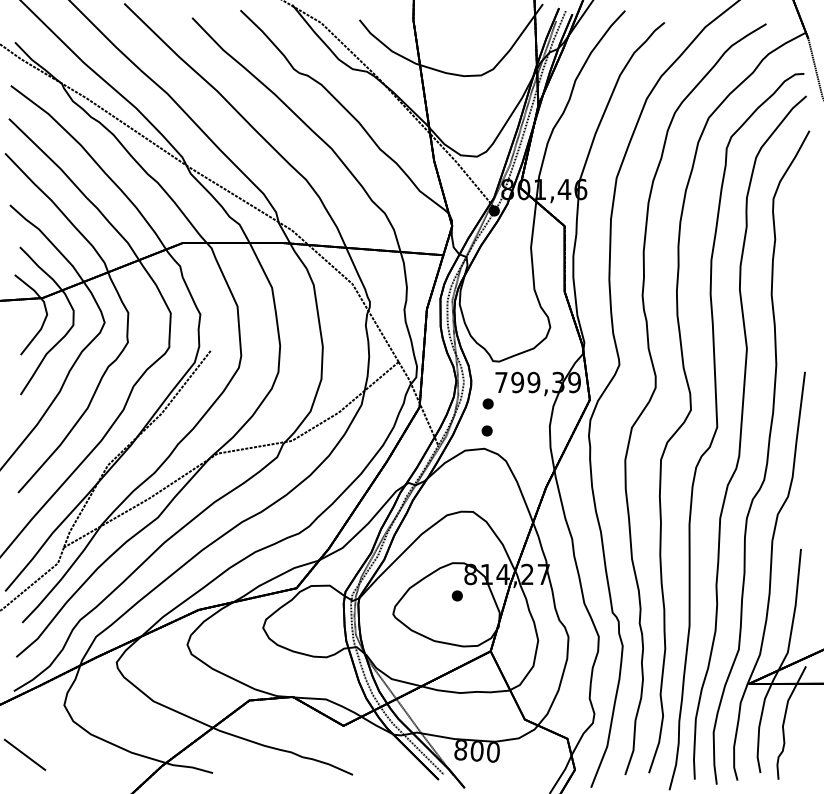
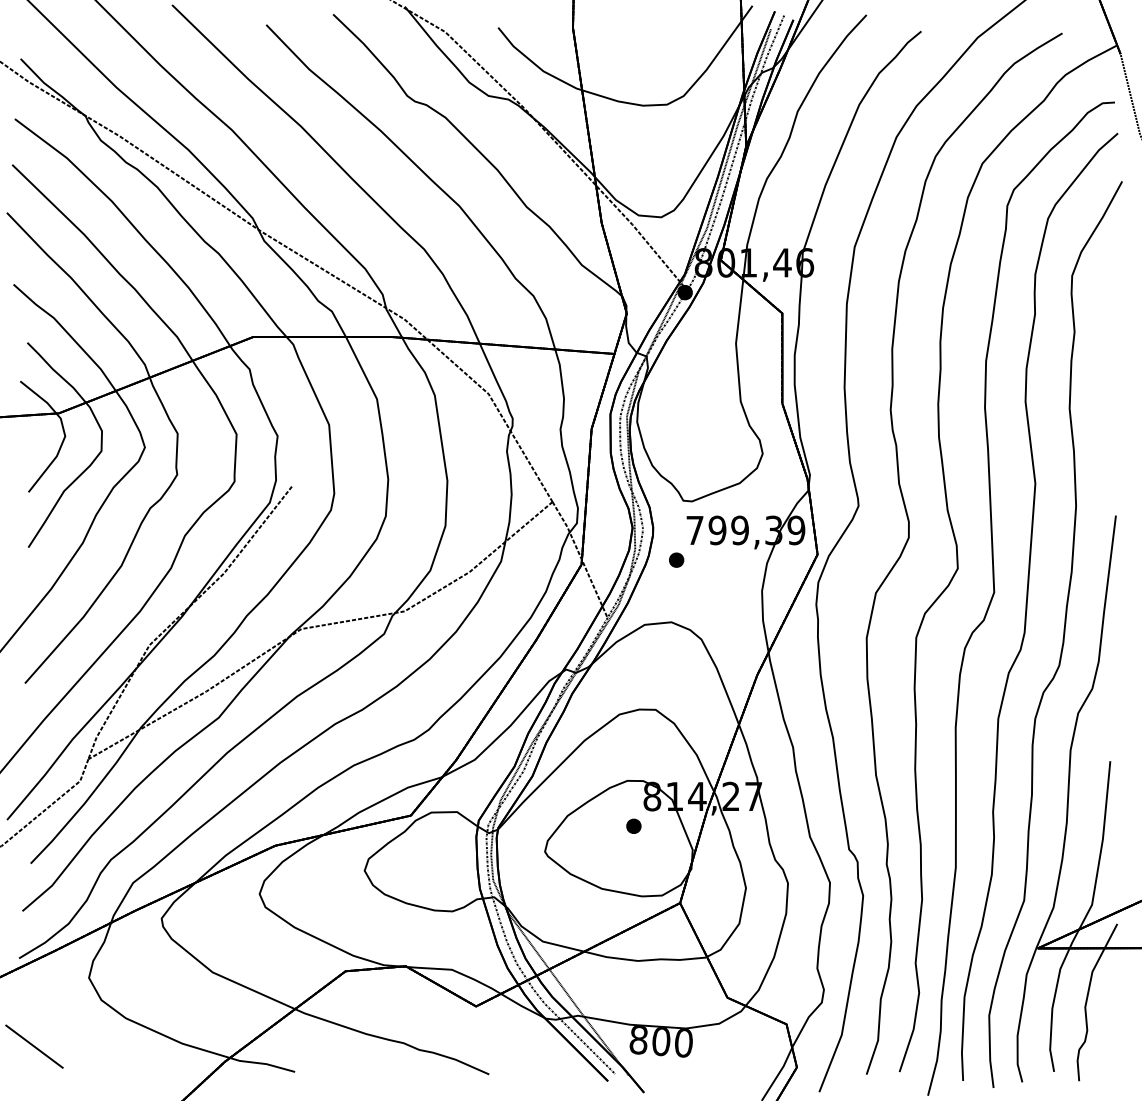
part: (486, 430) -> (674, 596), removed

